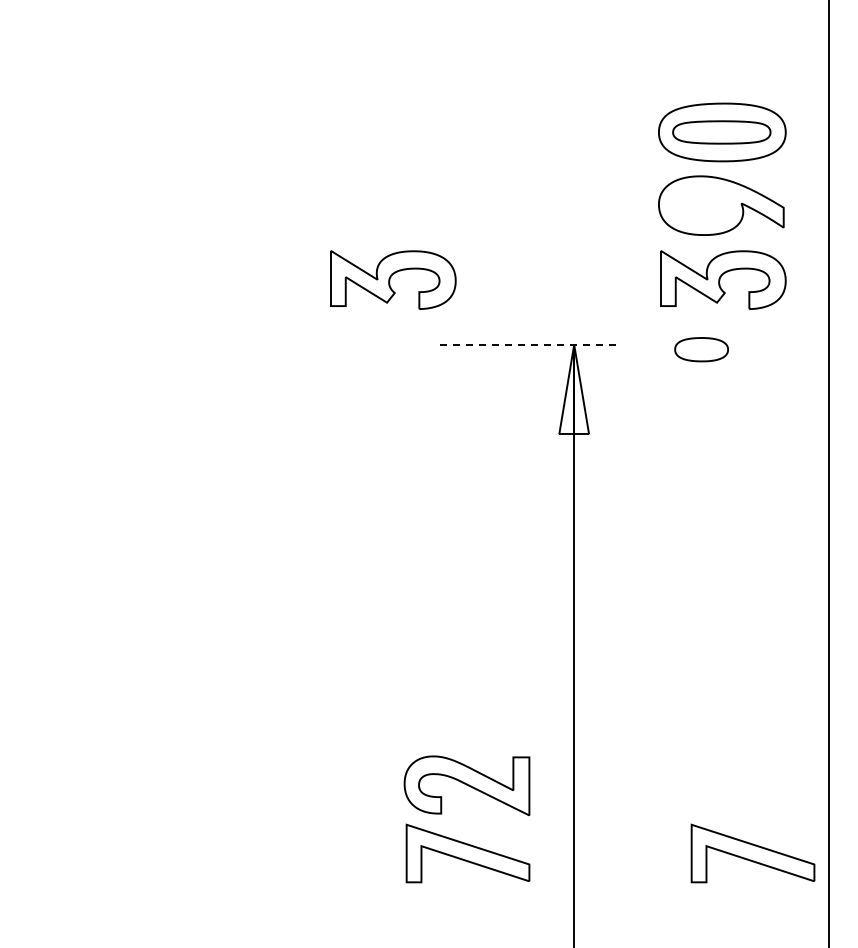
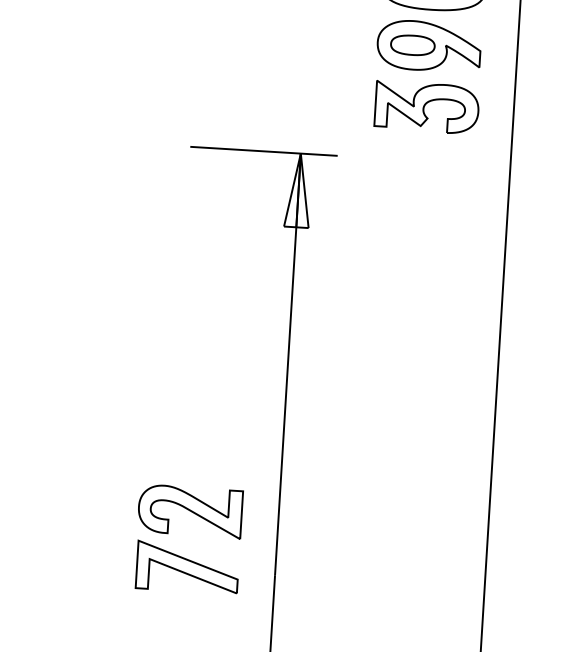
part: (393, 279) -> (155, 90), removed
line: (529, 344) -> (264, 151), dashed -> solid
part: (701, 349) -> (412, 45), moved
part: (752, 853) -> (422, 581), removed

